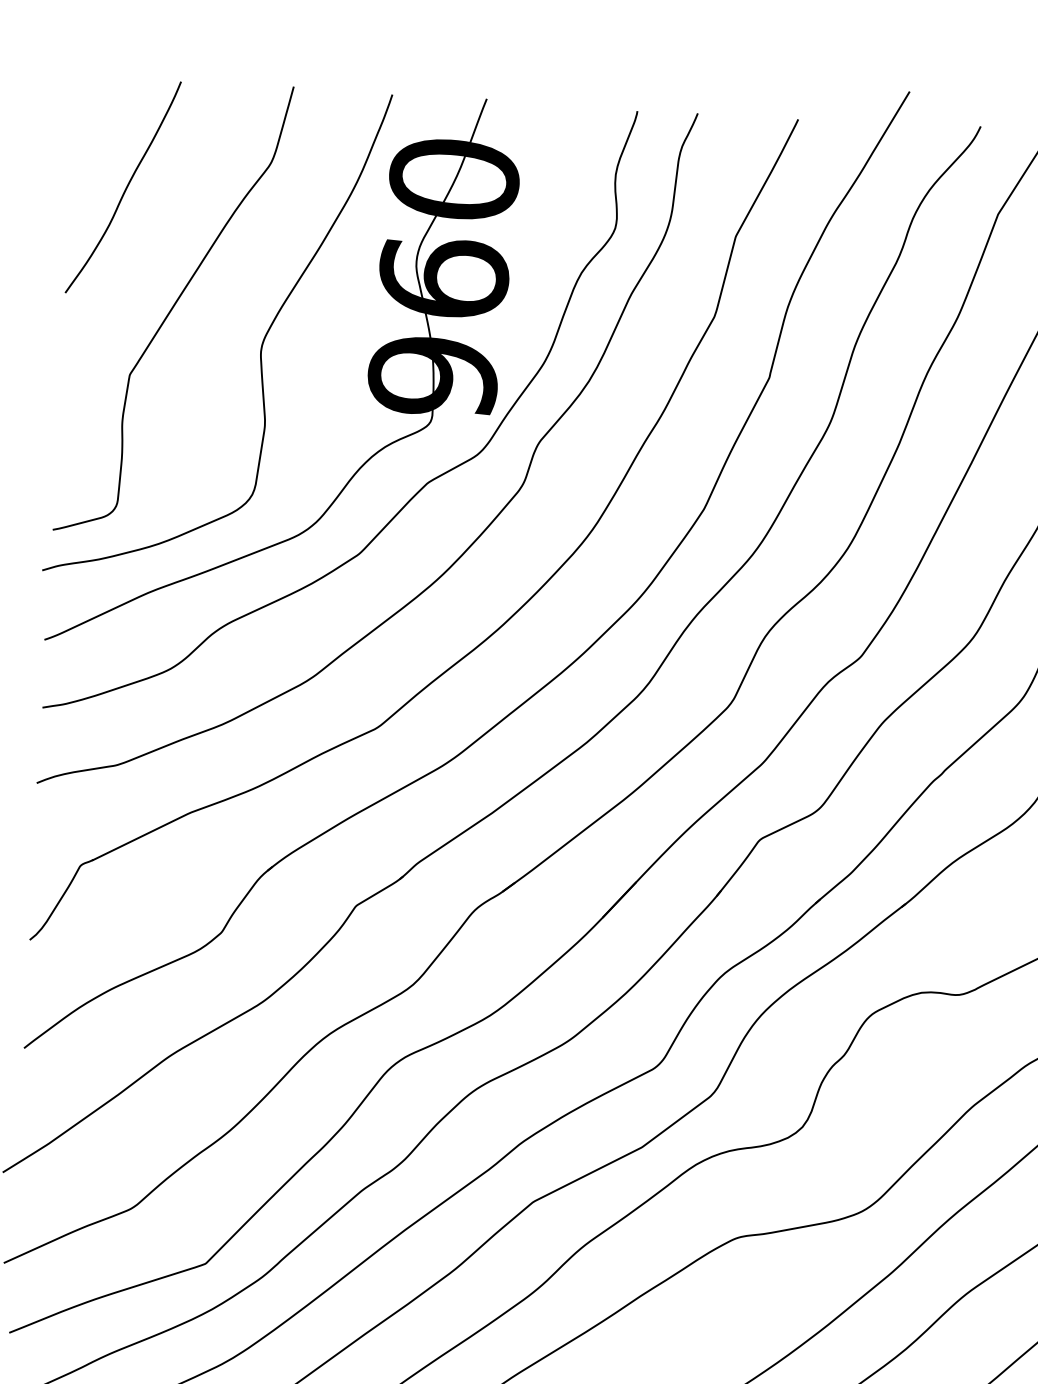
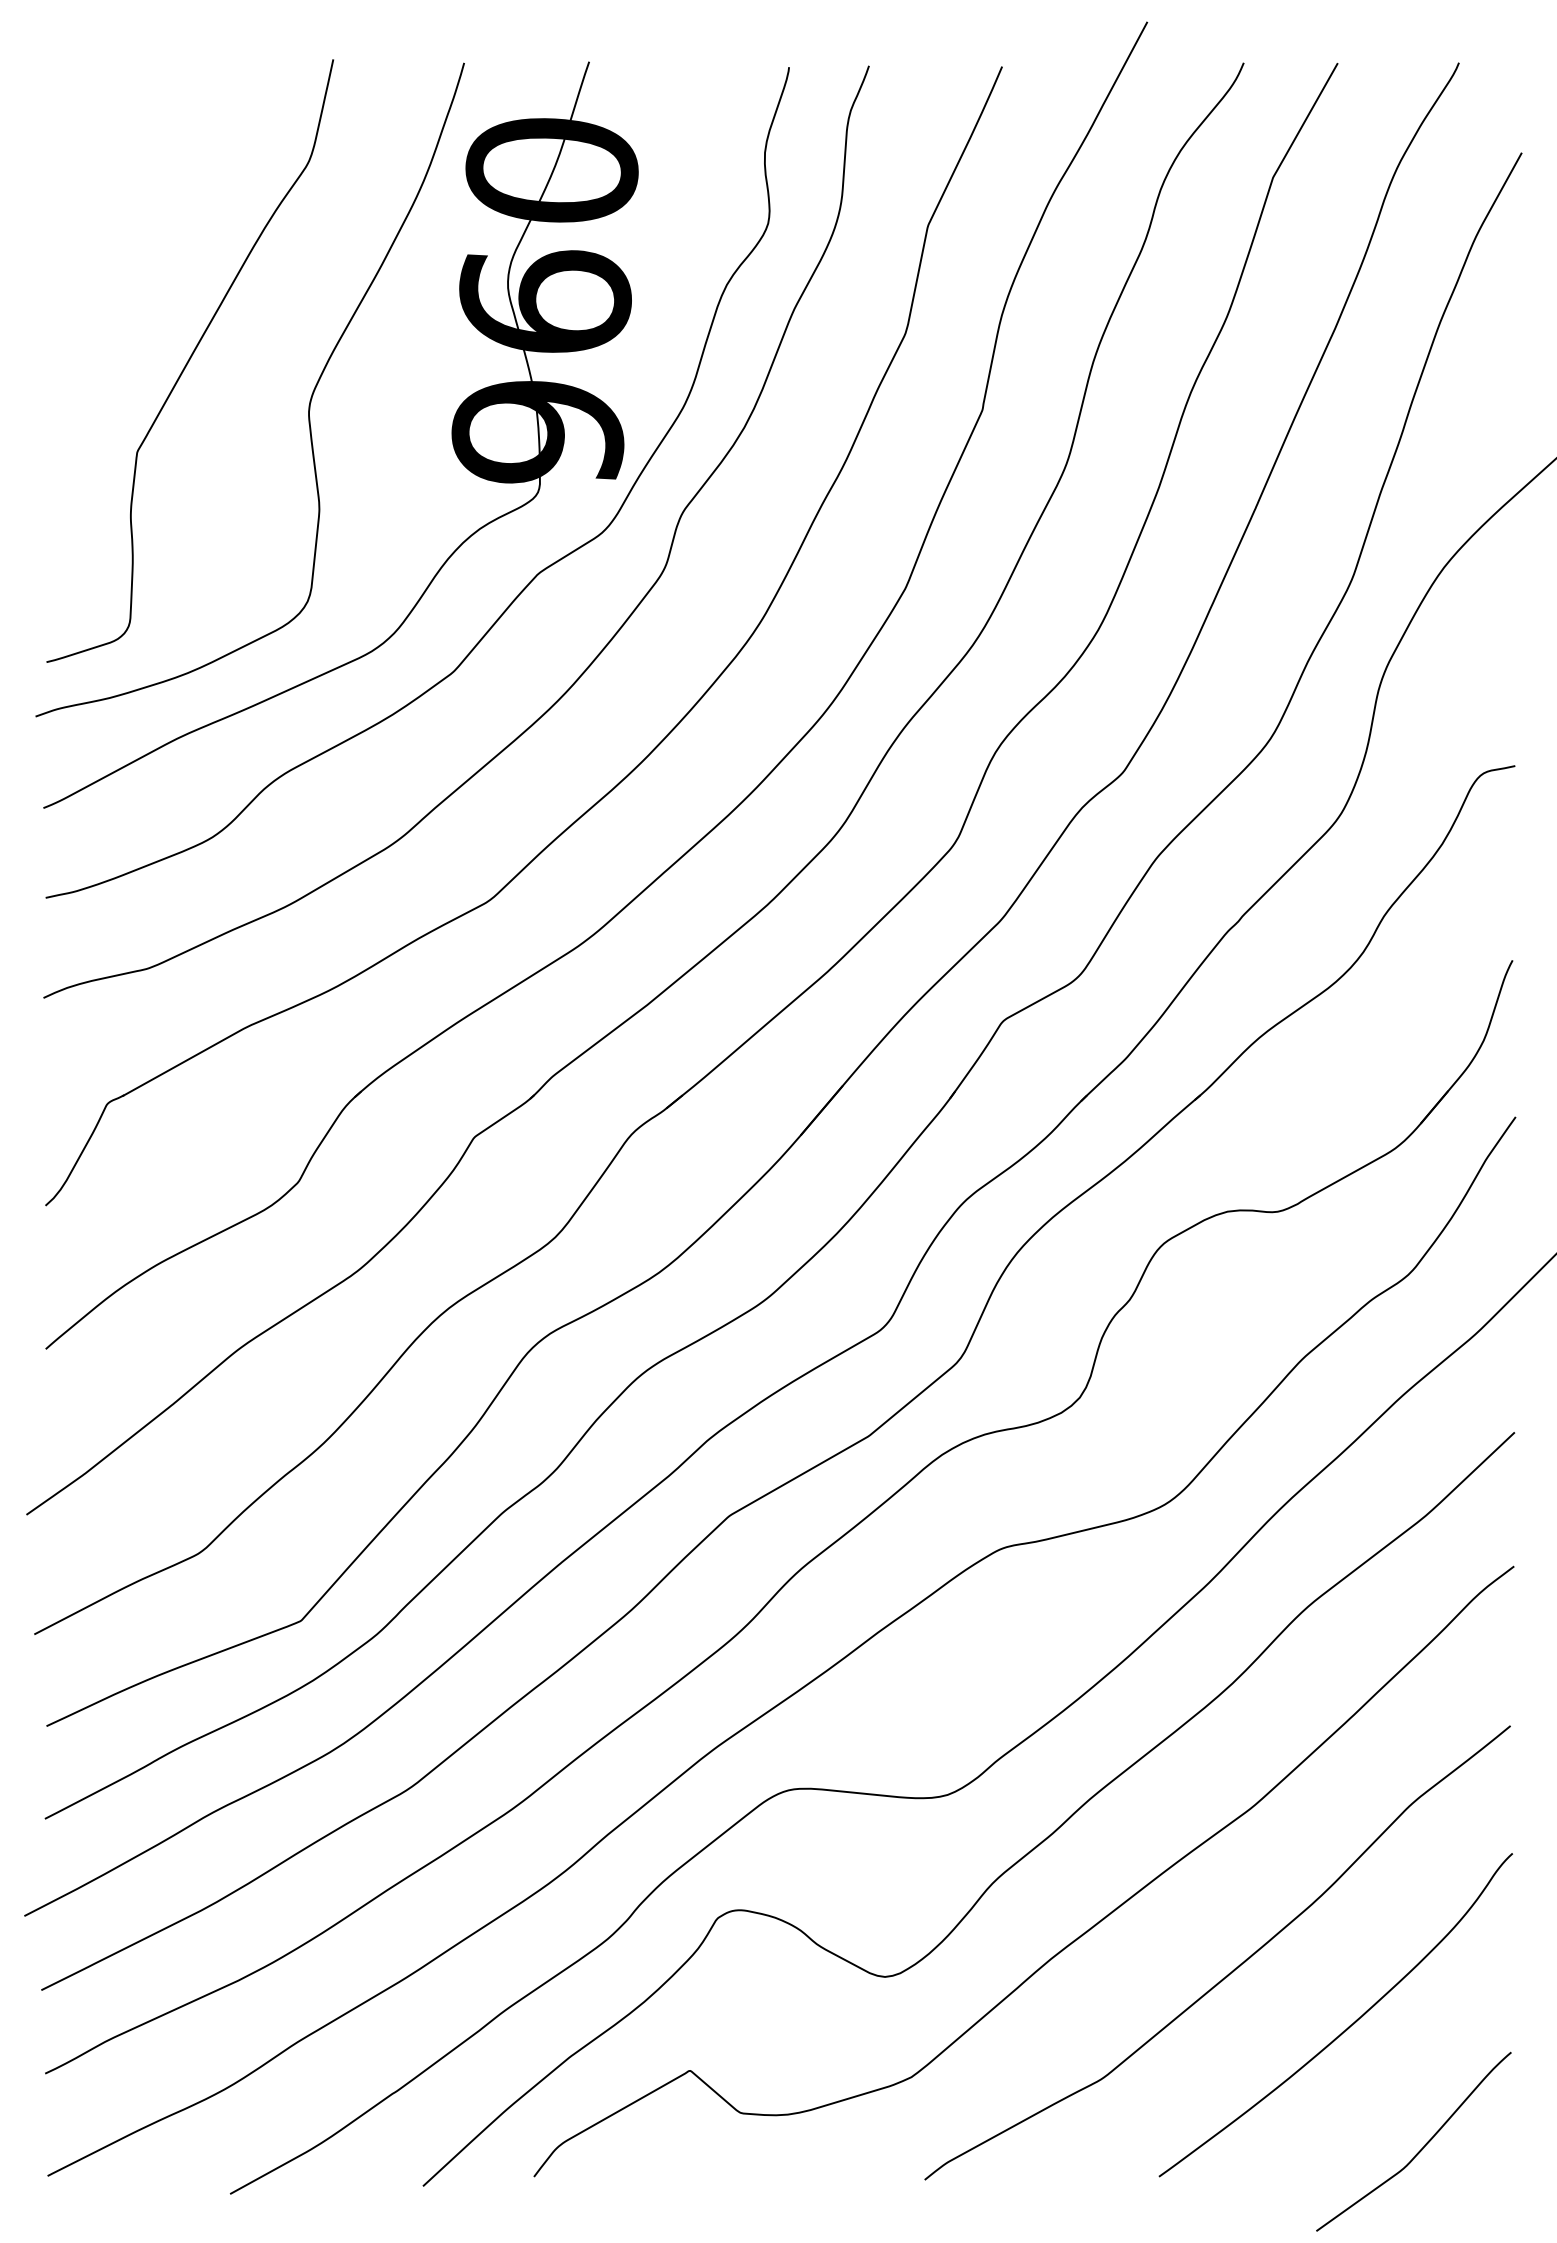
curve: (125, 188) -> (118, 205), removed

